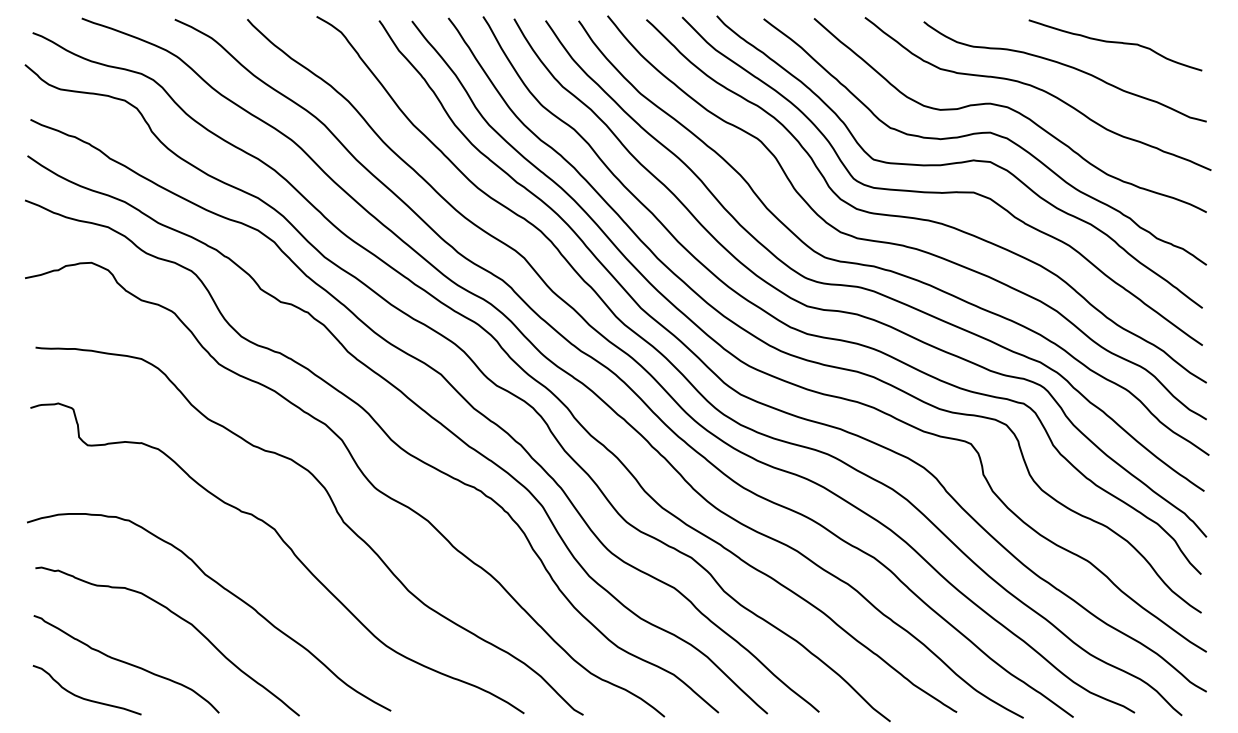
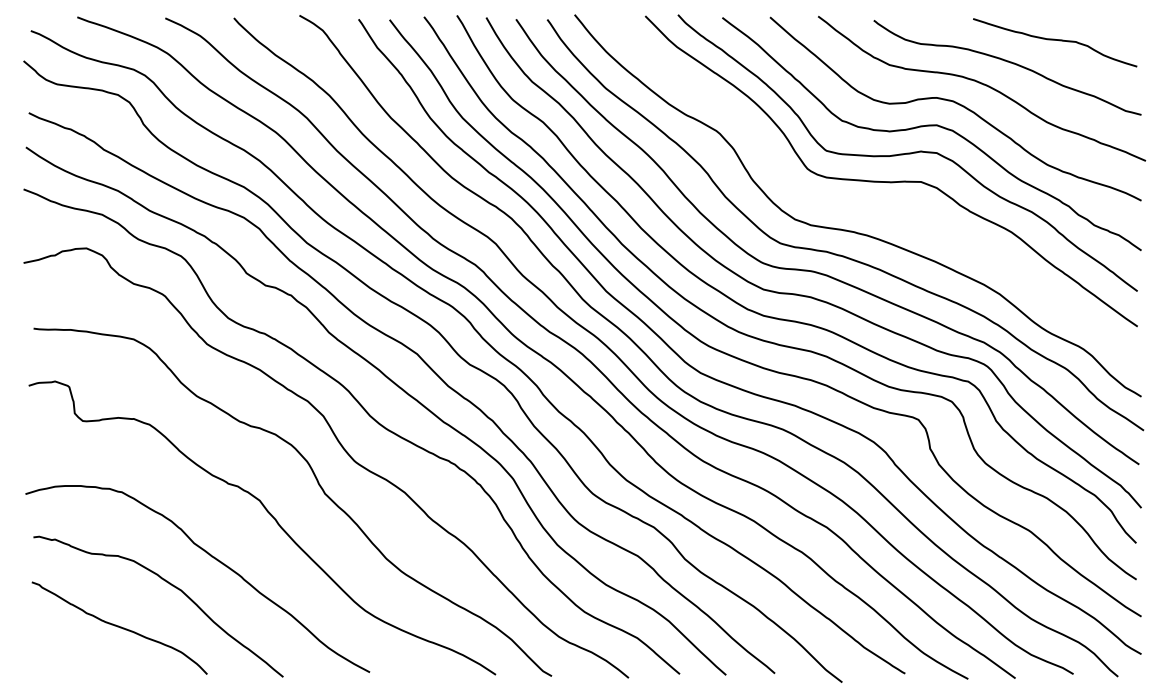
curve: (923, 218) -> (873, 206), removed
curve: (87, 698) -> (82, 660), removed

